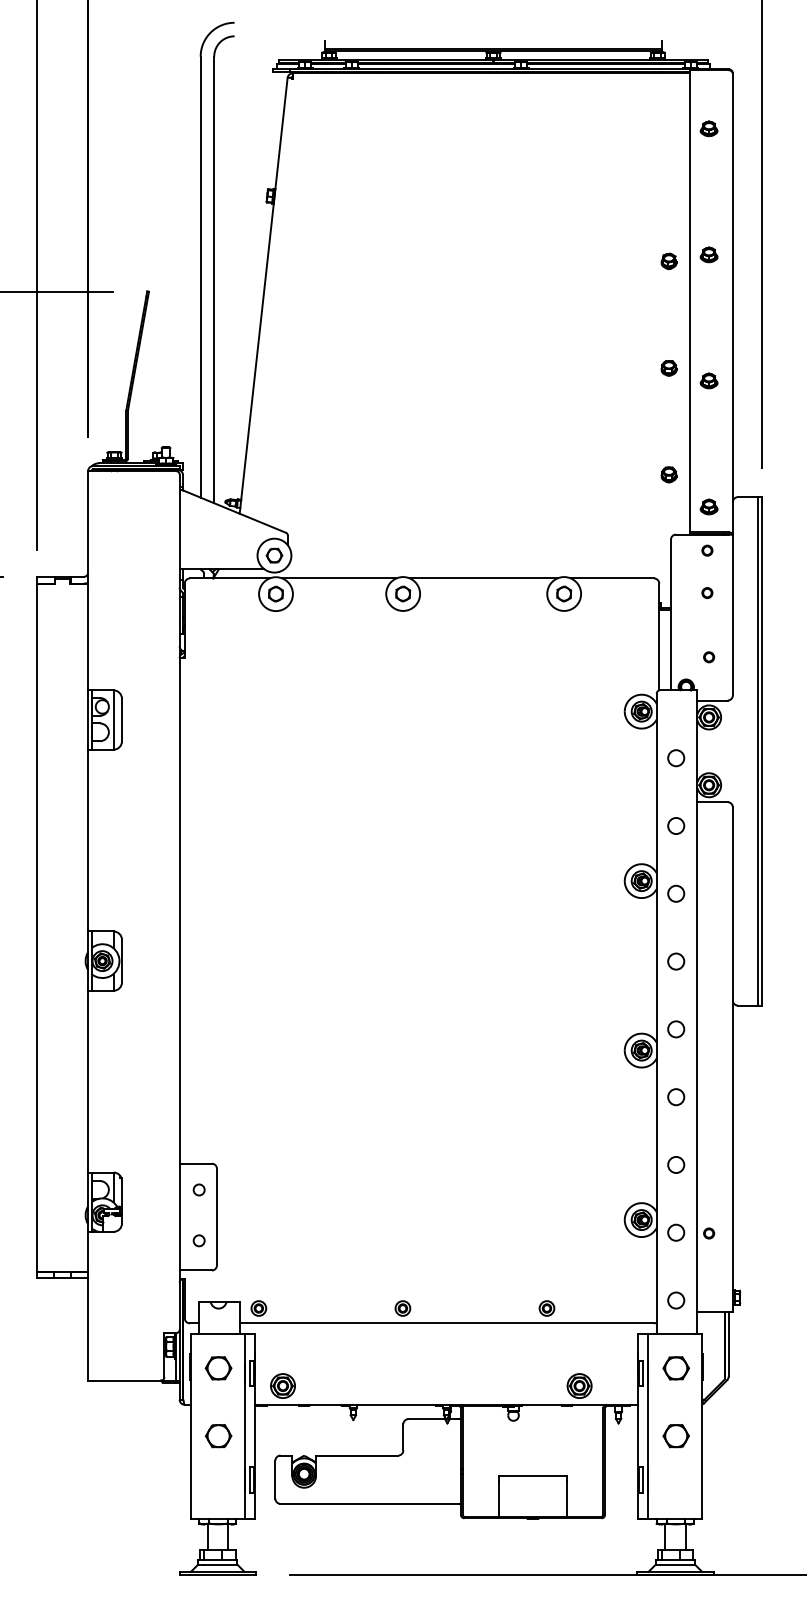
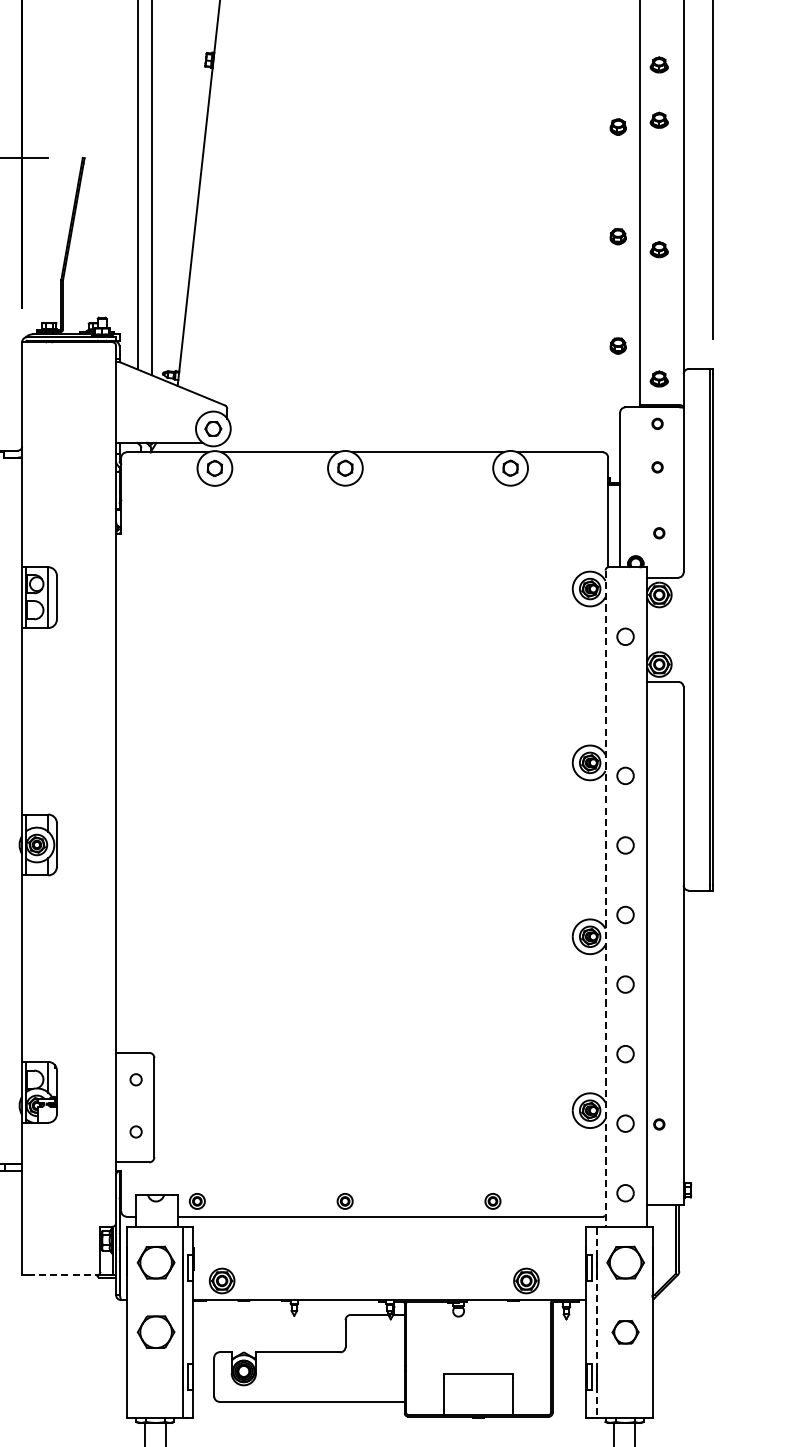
part: (708, 200) -> (658, 64), added
circle: (676, 825) -> (625, 705), removed
line: (656, 1014) -> (605, 899), solid -> dashed
part: (218, 1368) -> (155, 1262), size x1.4
part: (675, 1368) -> (624, 1262), size x1.4
line: (127, 1380) -> (62, 1275), solid -> dashed
line: (648, 1426) -> (597, 1322), solid -> dashed
part: (218, 1436) -> (155, 1332), size x1.4

